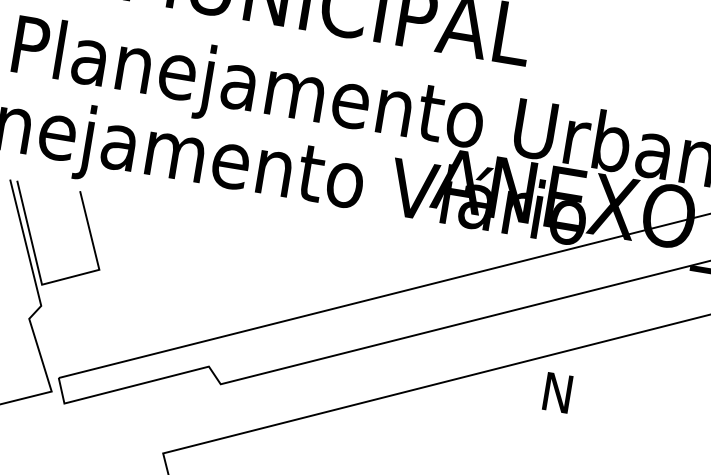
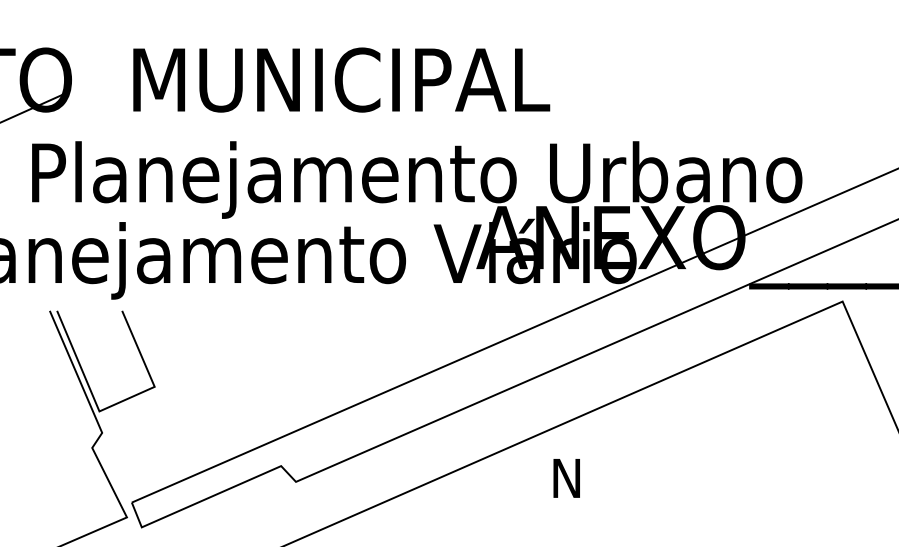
text: (557, 392) -> (566, 478), moved

